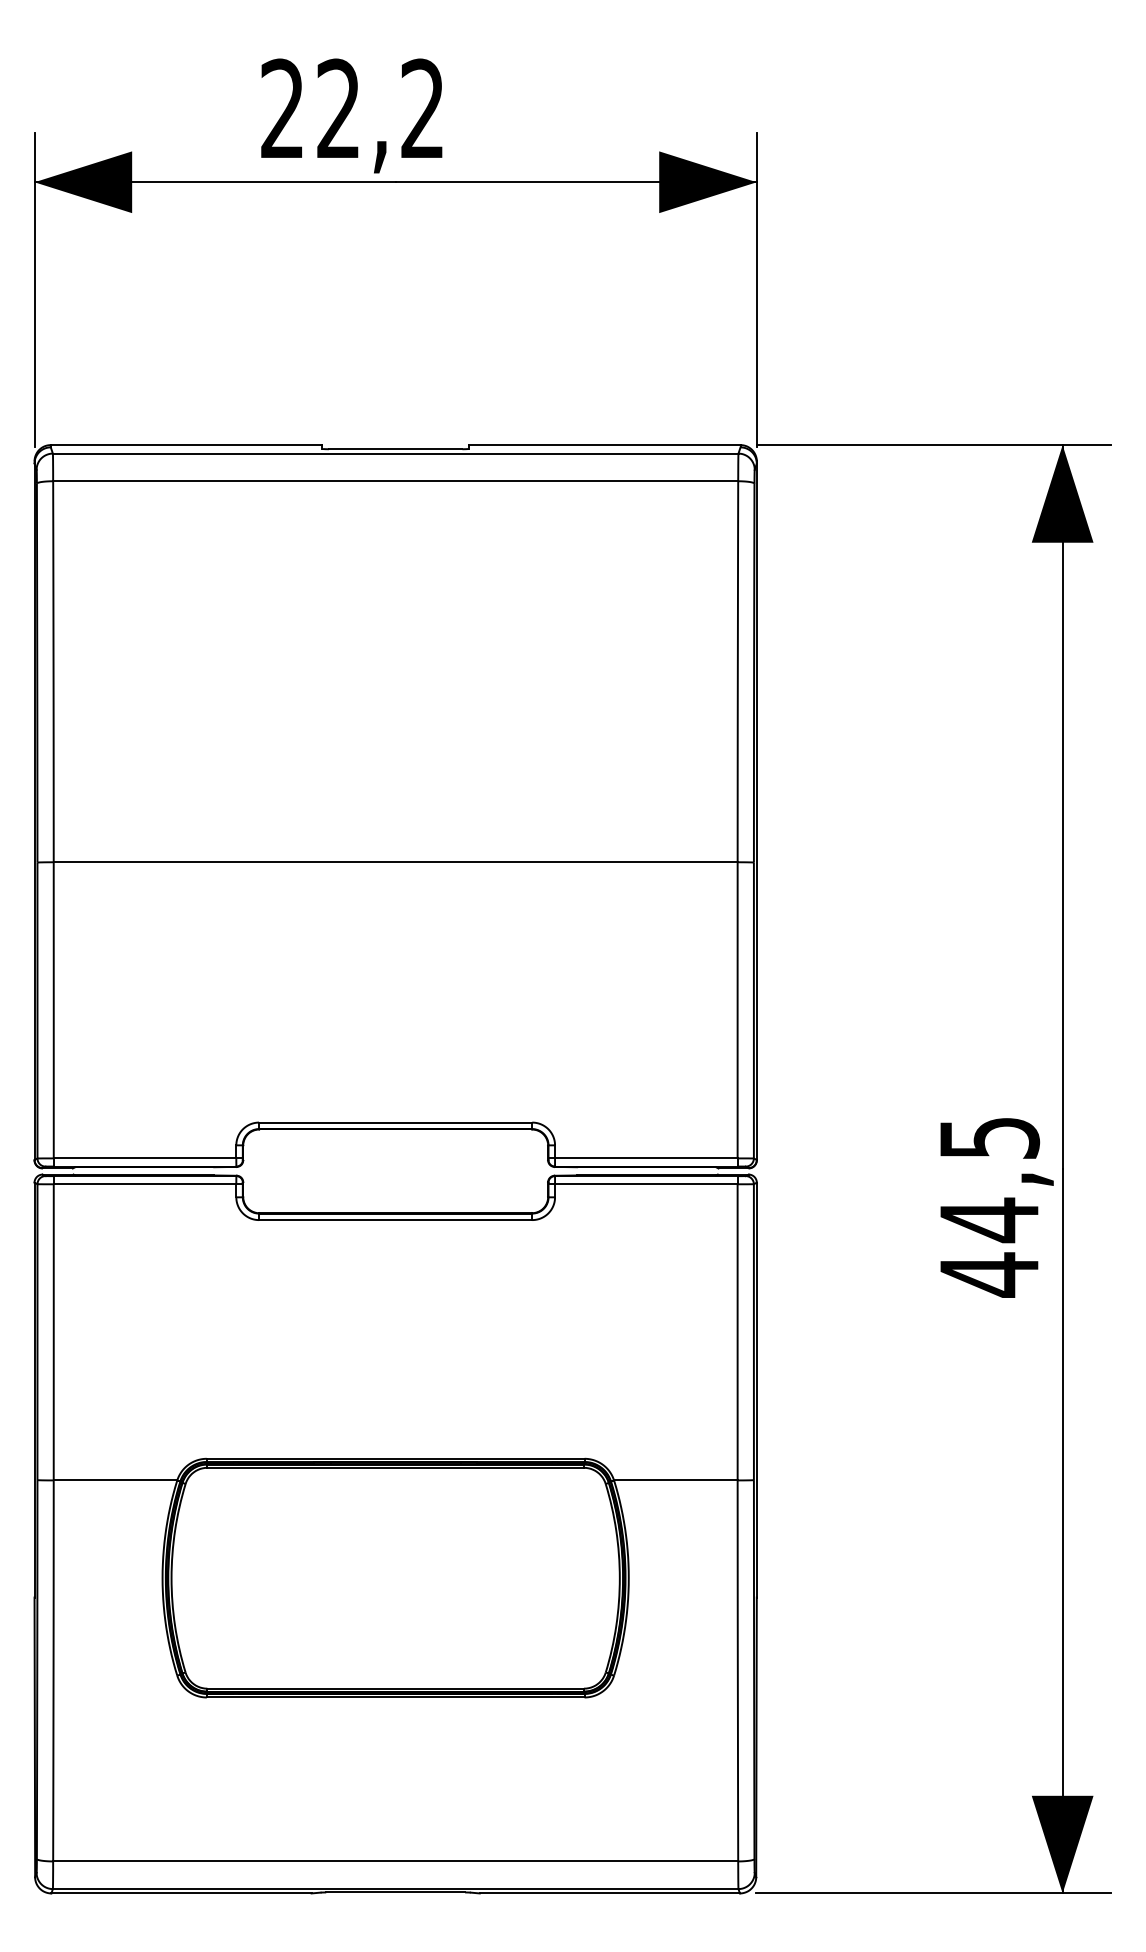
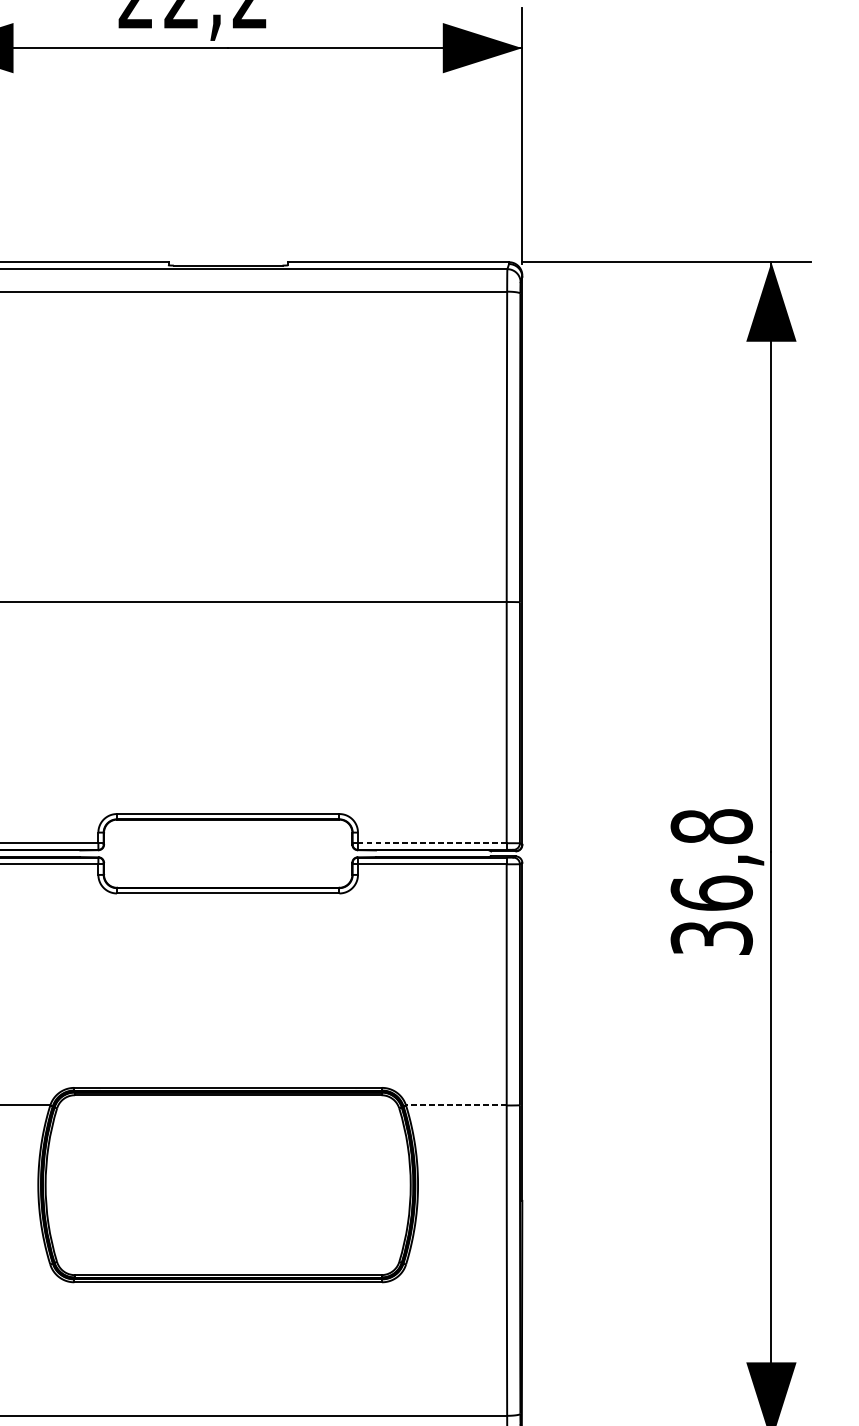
line: (645, 1158) -> (431, 843), solid -> dashed
text: (989, 1206) -> (711, 882), 44,5 -> 36,8
line: (675, 1480) -> (456, 1105), solid -> dashed

